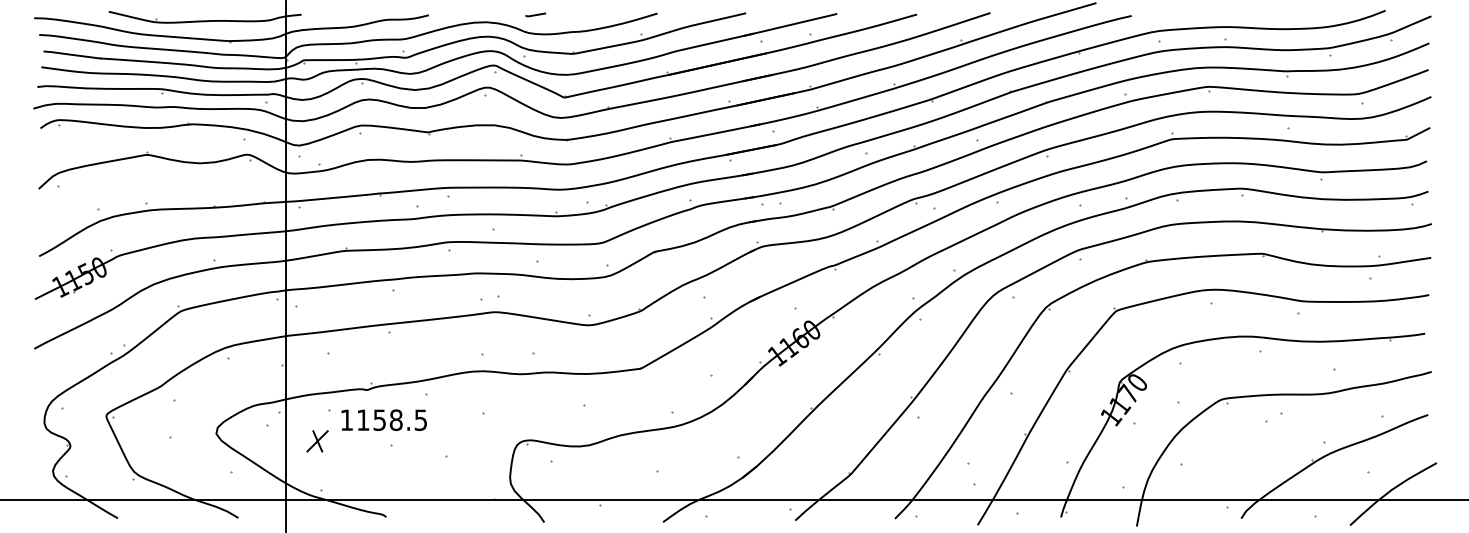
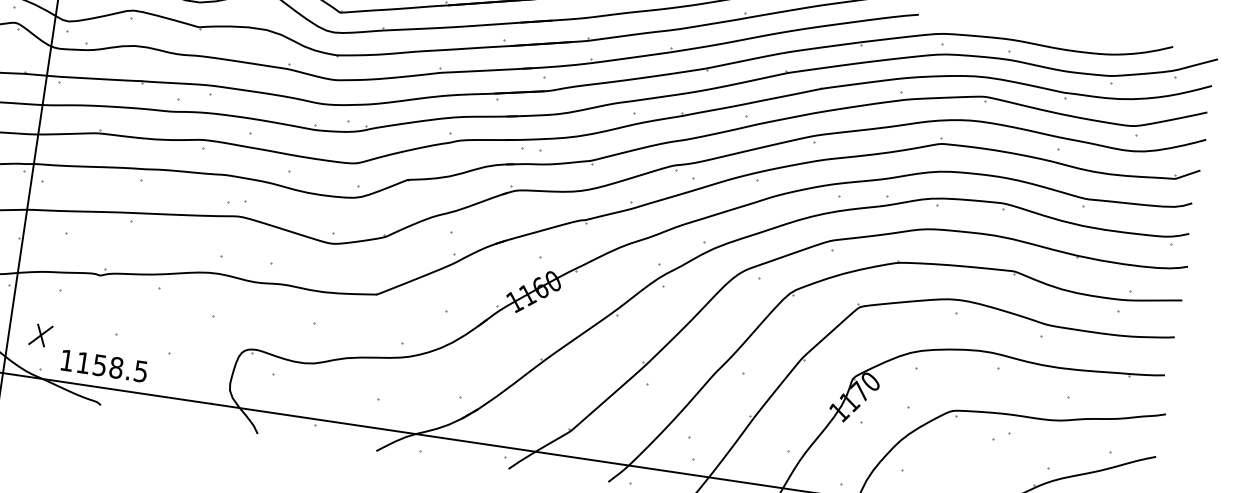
text: (383, 419) -> (103, 365), moved
part: (317, 441) -> (40, 335), moved

